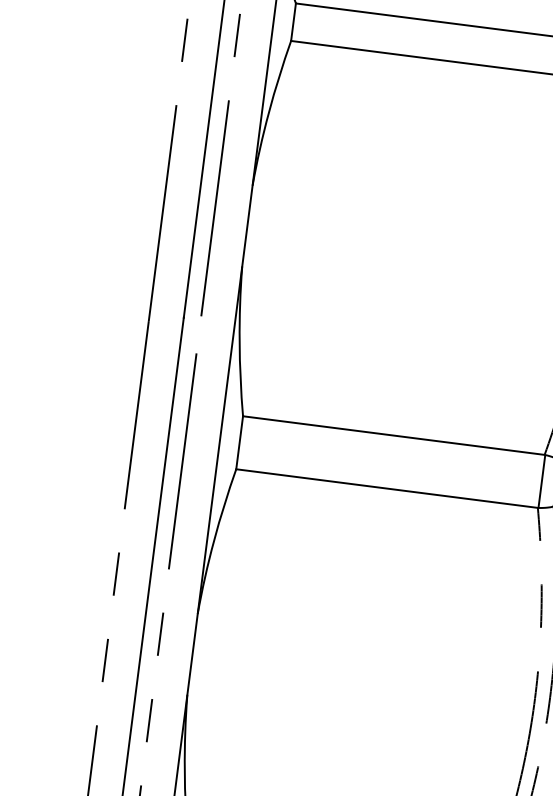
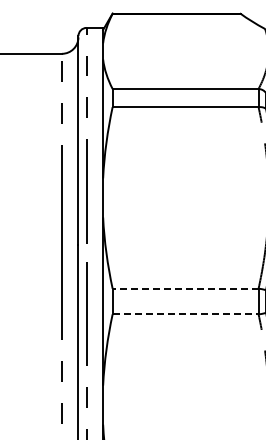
line: (393, 435) -> (185, 288), solid -> dashed
line: (386, 488) -> (185, 314), solid -> dashed

